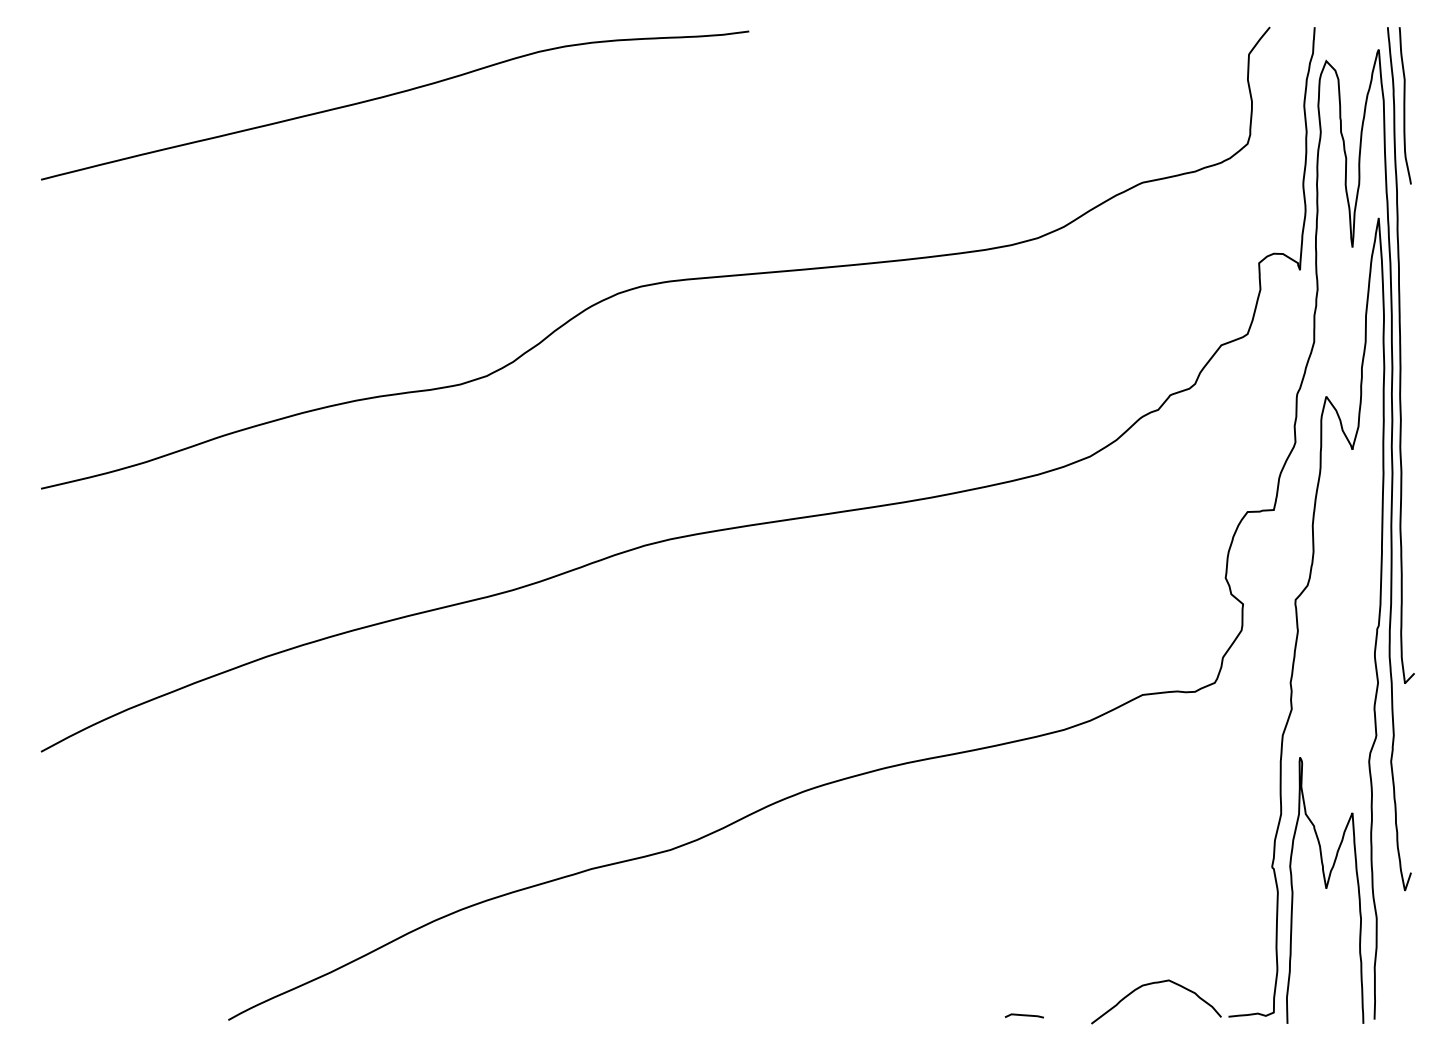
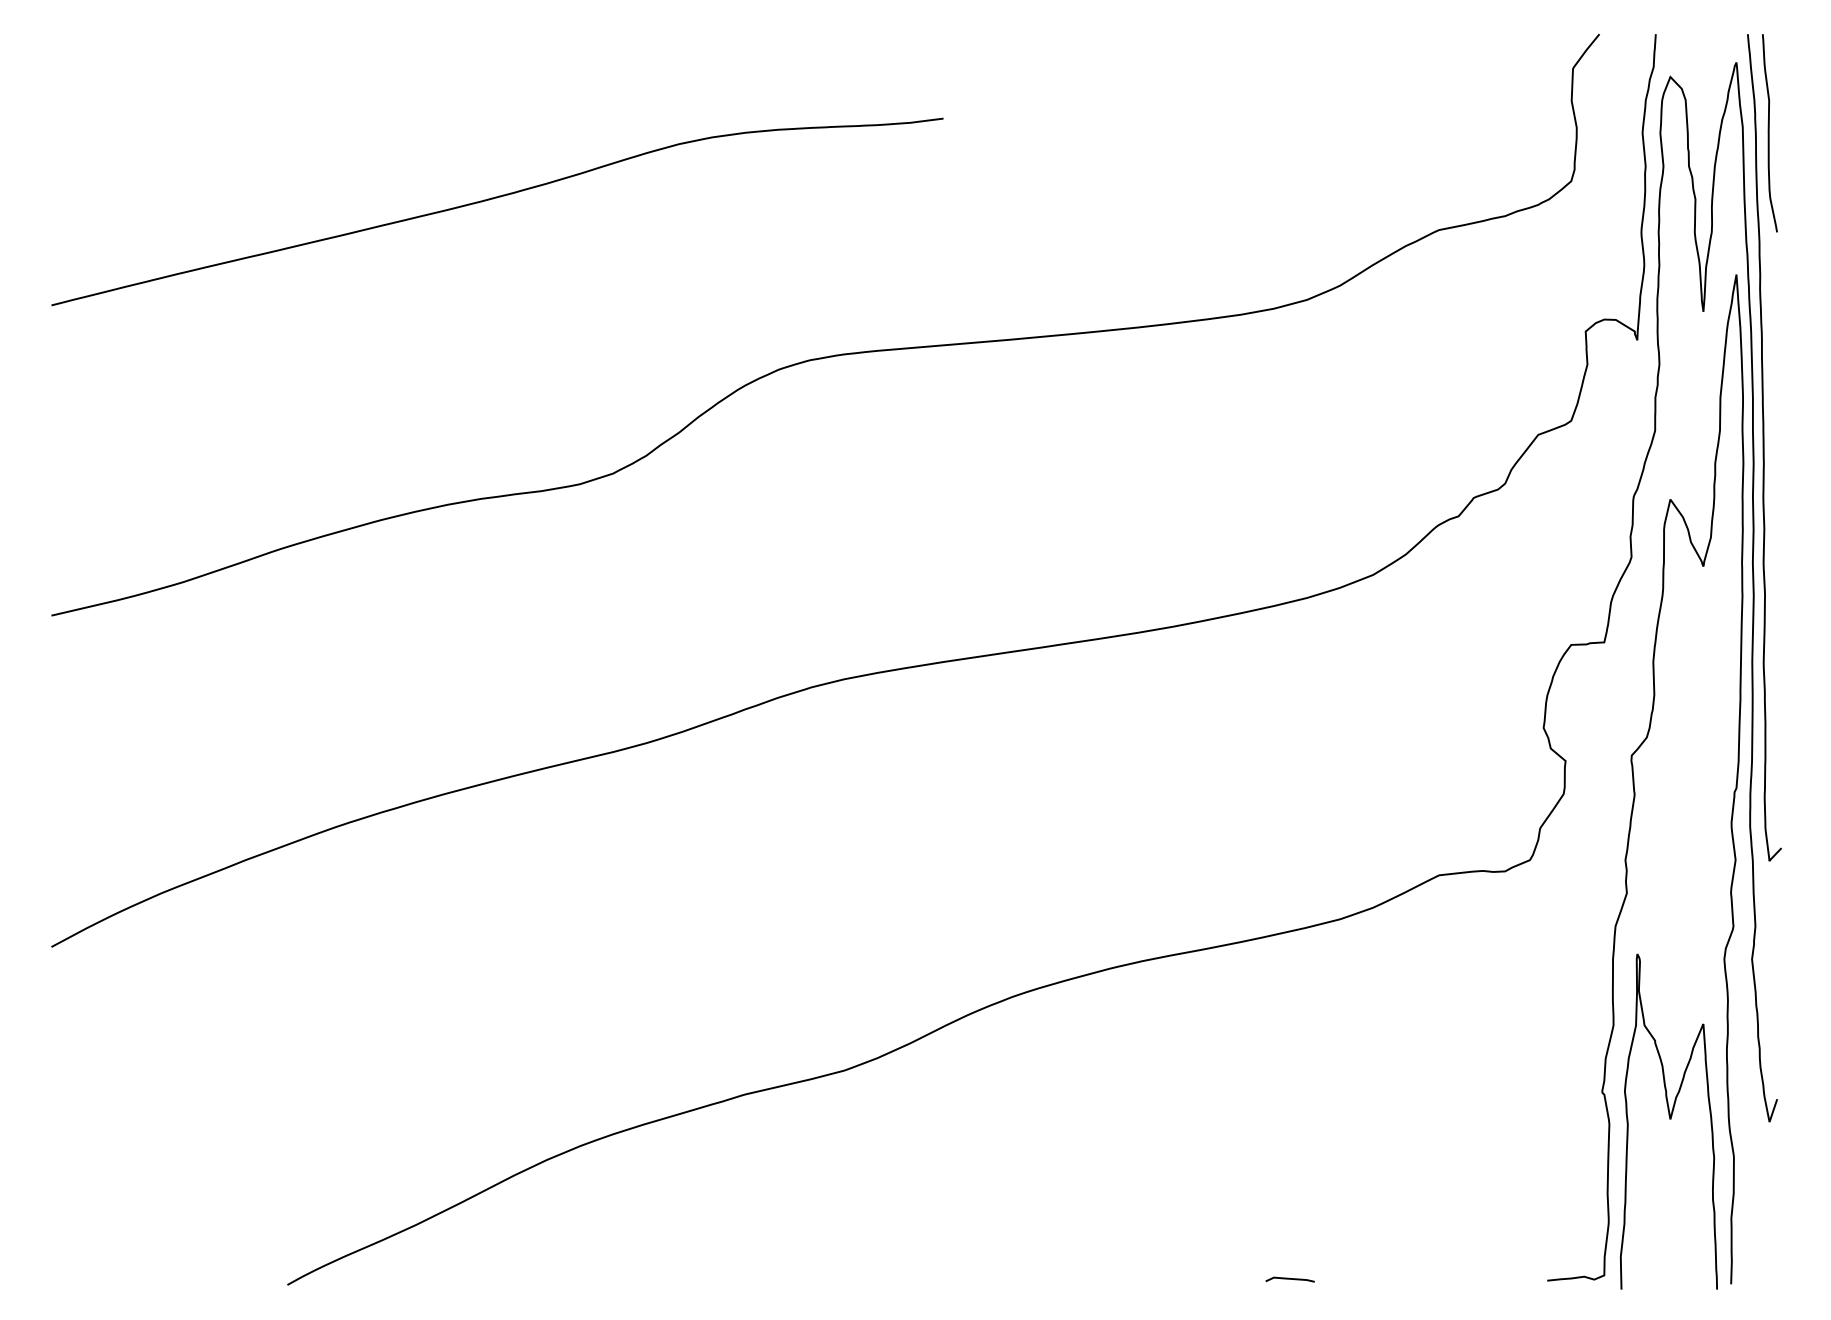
curve: (391, 95) -> (493, 199), moved
curve: (1153, 984) -> (1452, 1239), removed

